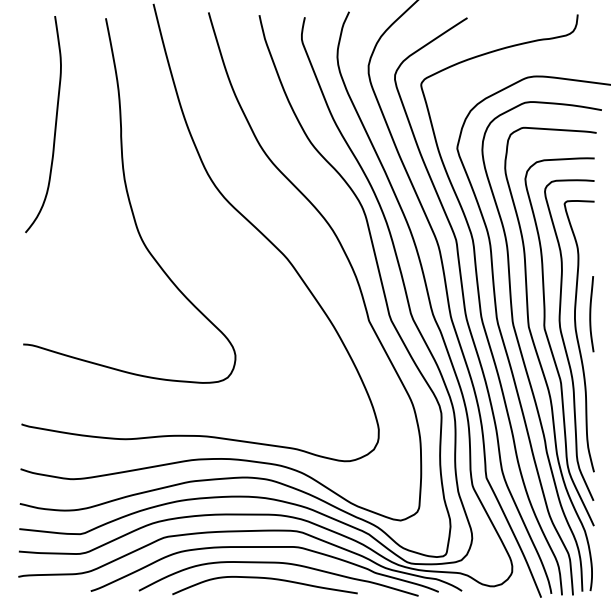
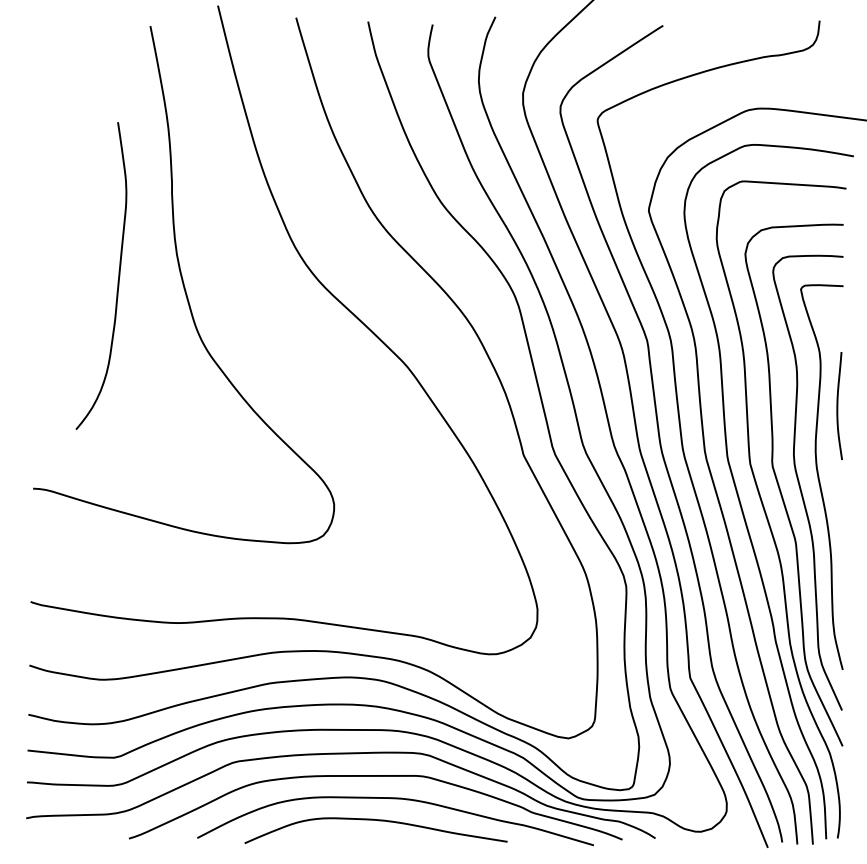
curve: (54, 126) -> (117, 278), moved
curve: (591, 314) -> (839, 406), moved

